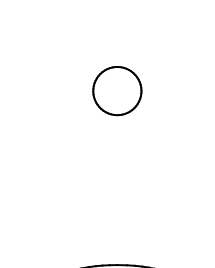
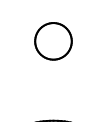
part: (117, 91) -> (53, 41), size x1.67

